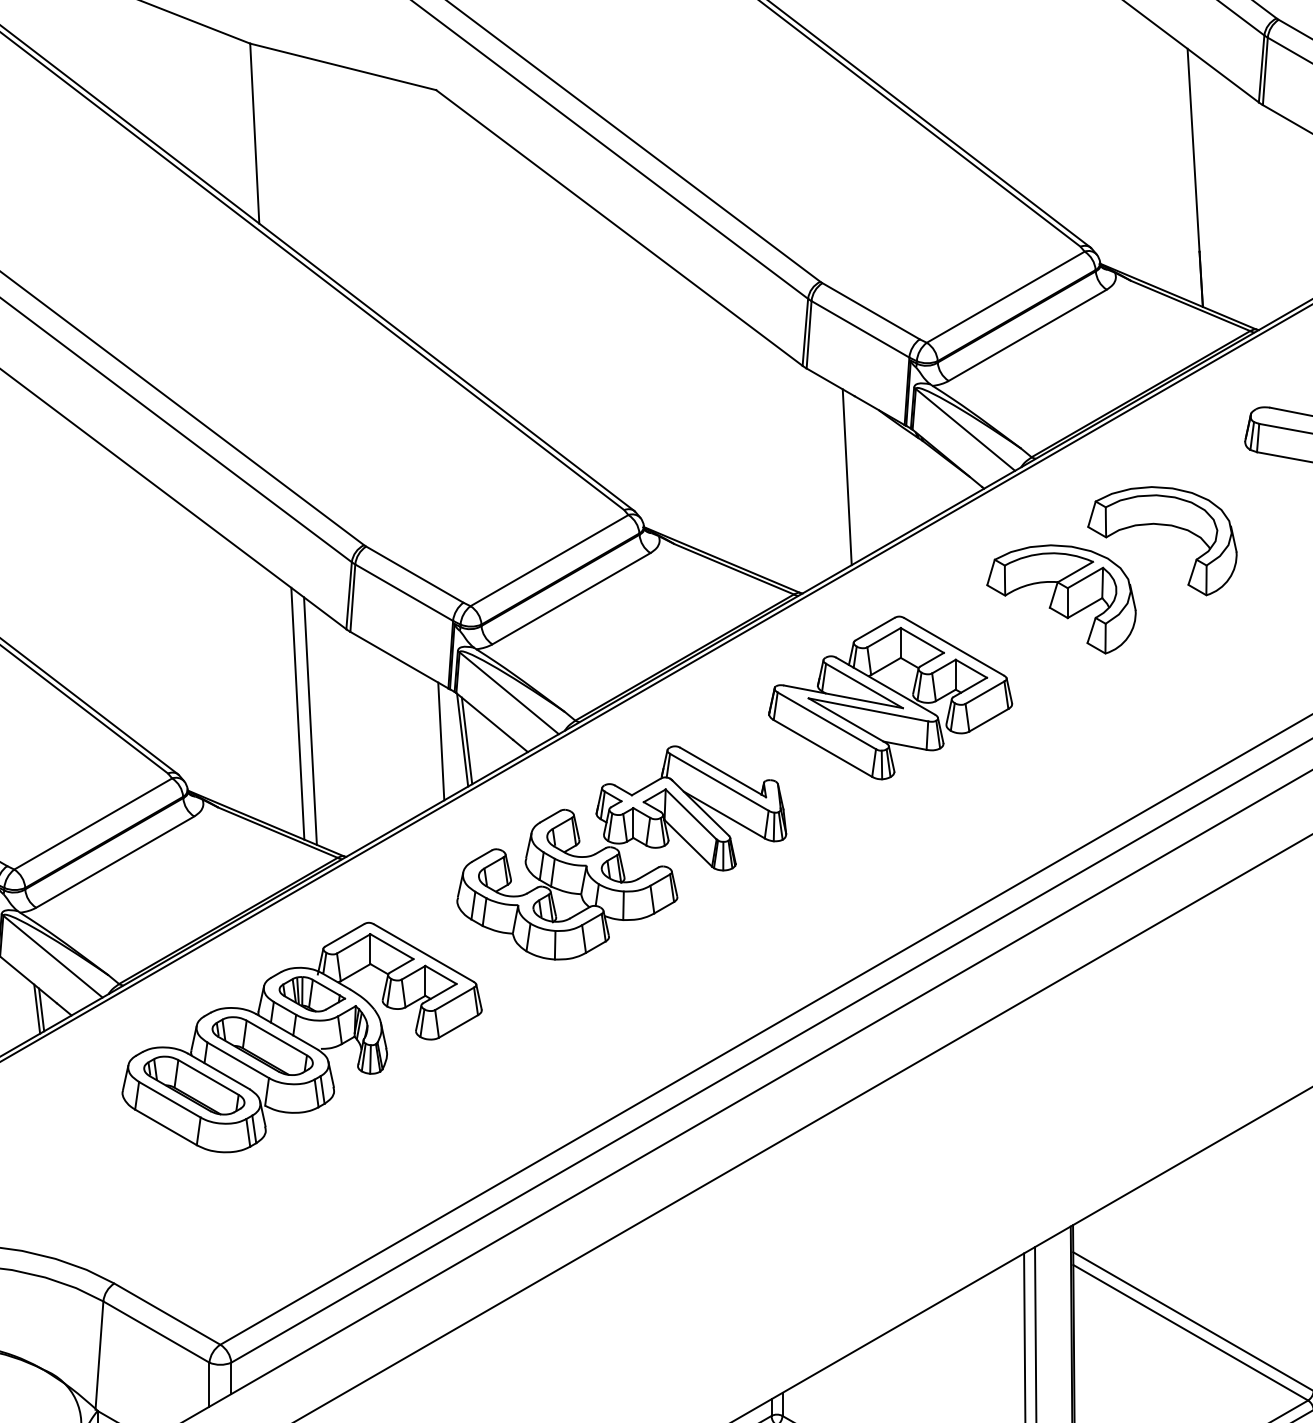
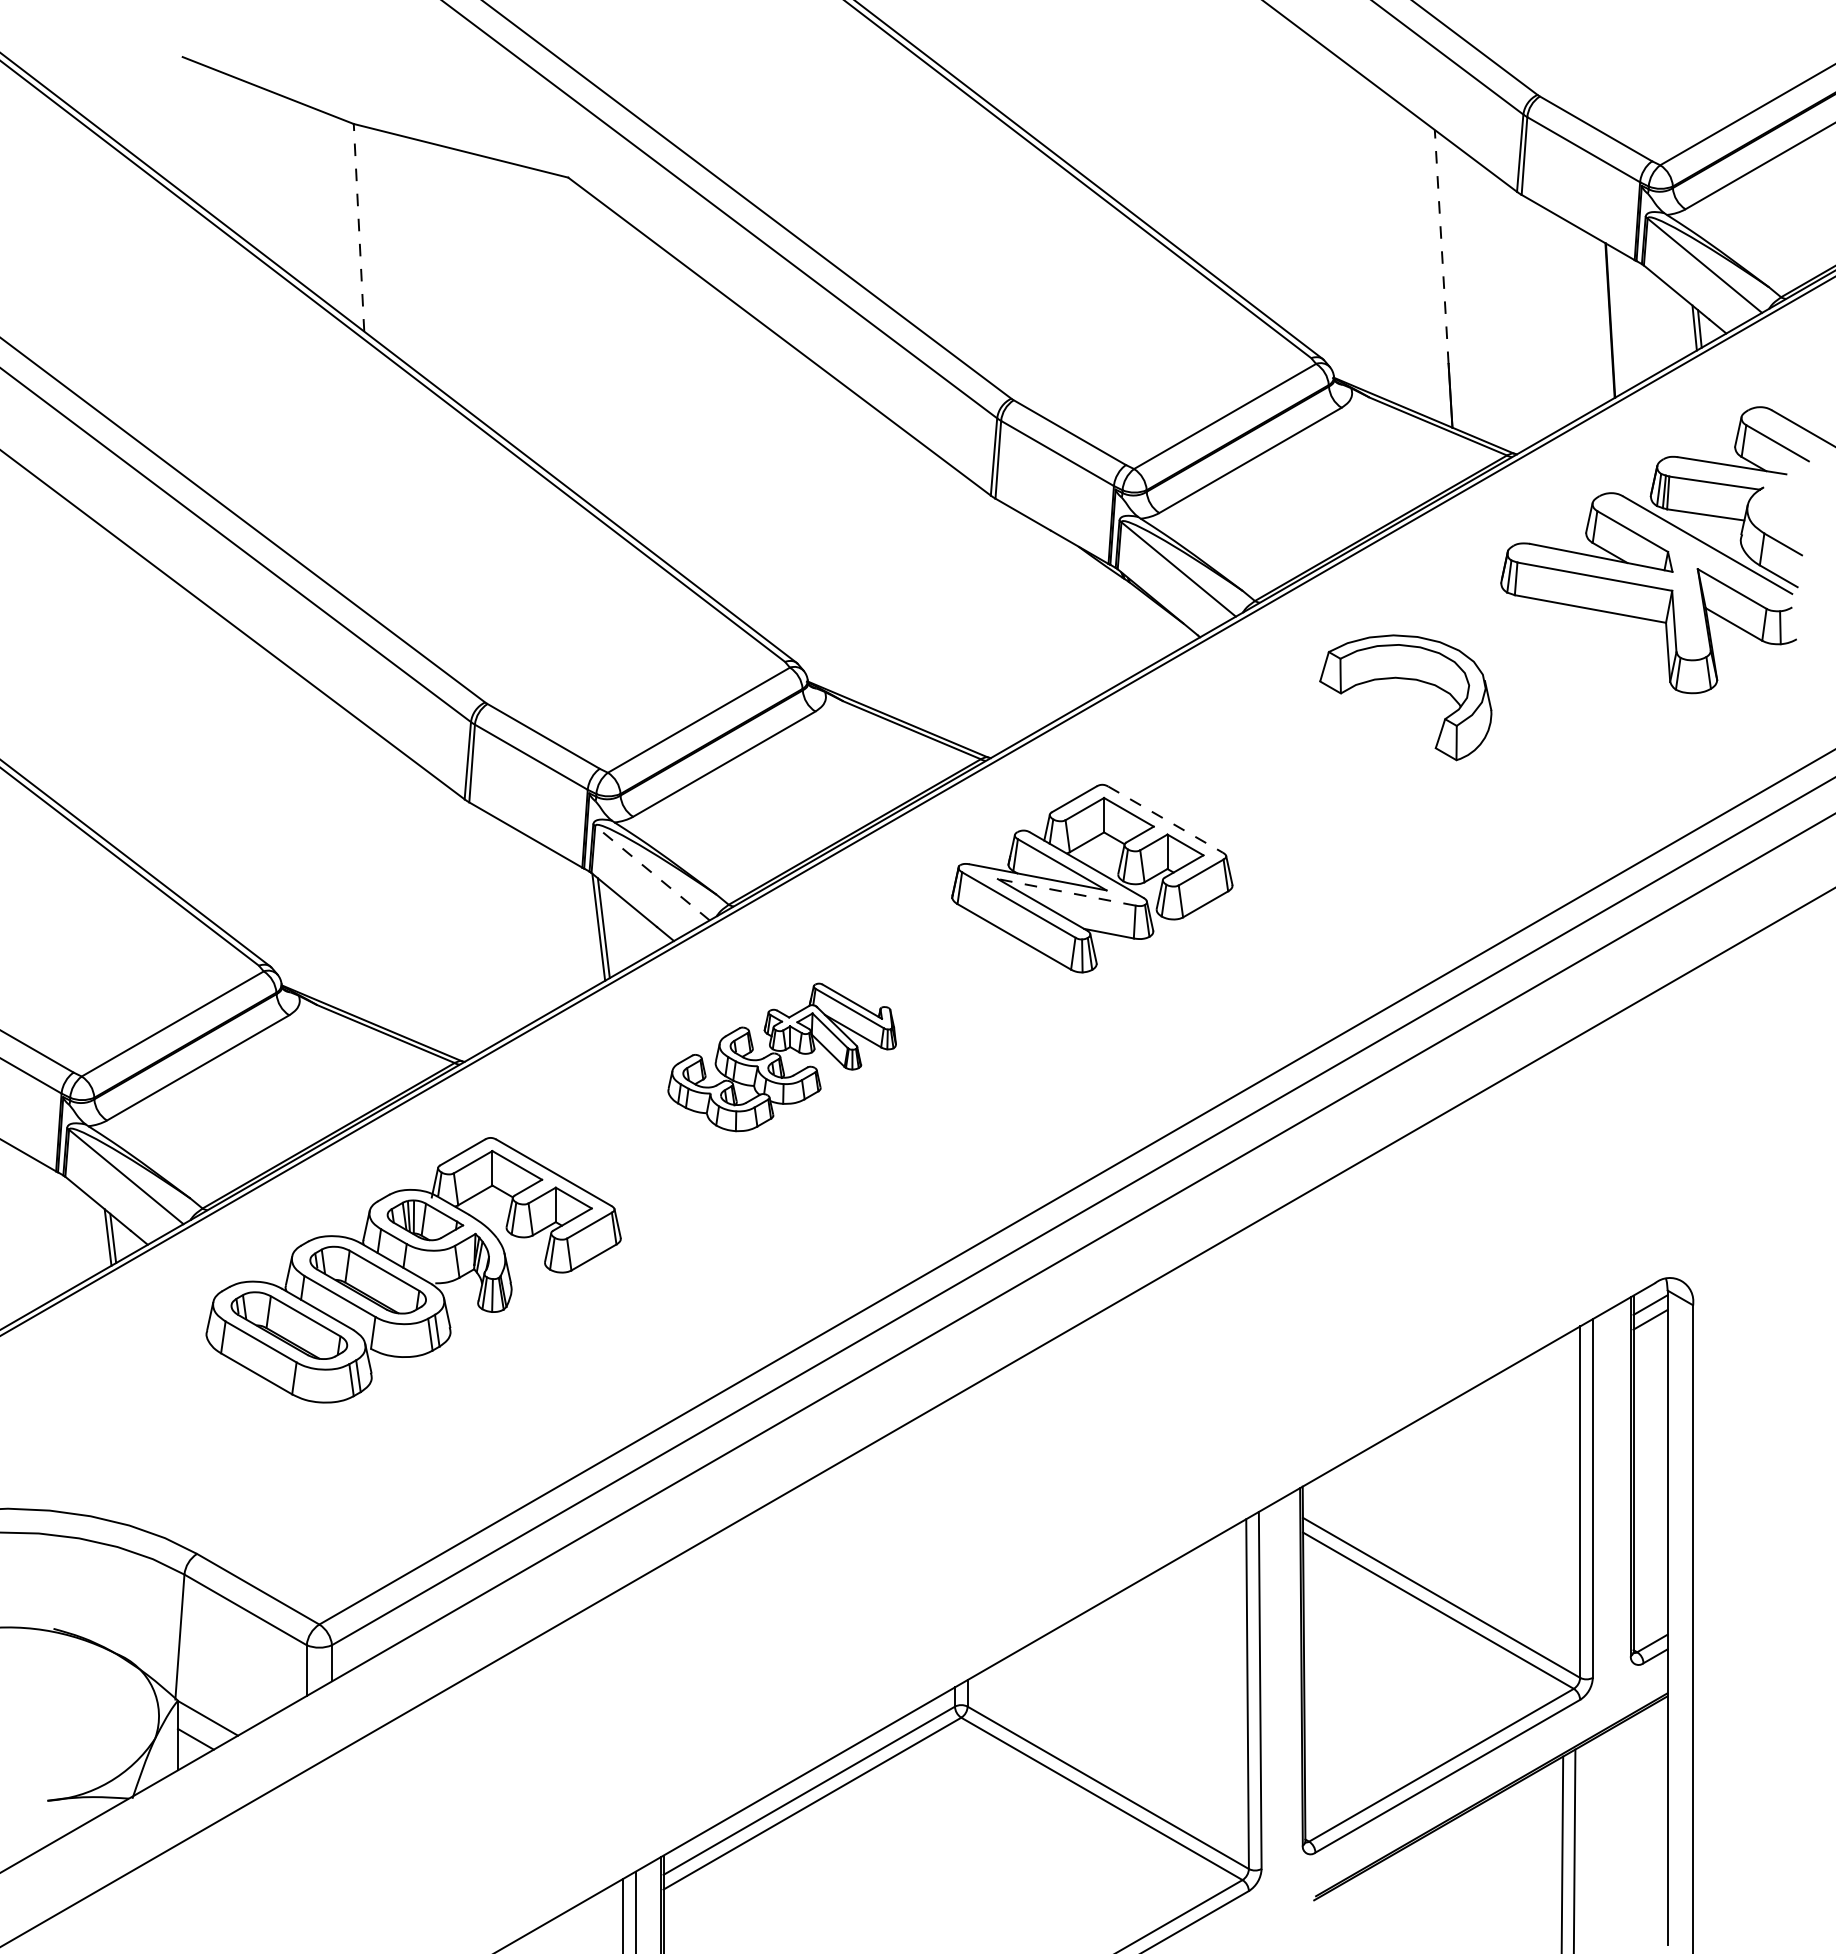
line: (255, 133) -> (359, 227), solid -> dashed
line: (1193, 149) -> (1441, 246), solid -> dashed
line: (847, 476) -> (1042, 623), removed
part: (1060, 599) -> (1288, 764), removed
line: (954, 646) -> (1166, 819), solid -> dashed
line: (509, 692) -> (652, 872), solid -> dashed
line: (868, 709) -> (1066, 892), solid -> dashed
line: (297, 713) -> (408, 896), removed
line: (309, 721) -> (422, 905), removed
line: (440, 741) -> (573, 928), removed
part: (621, 853) -> (781, 1057), size x0.6

